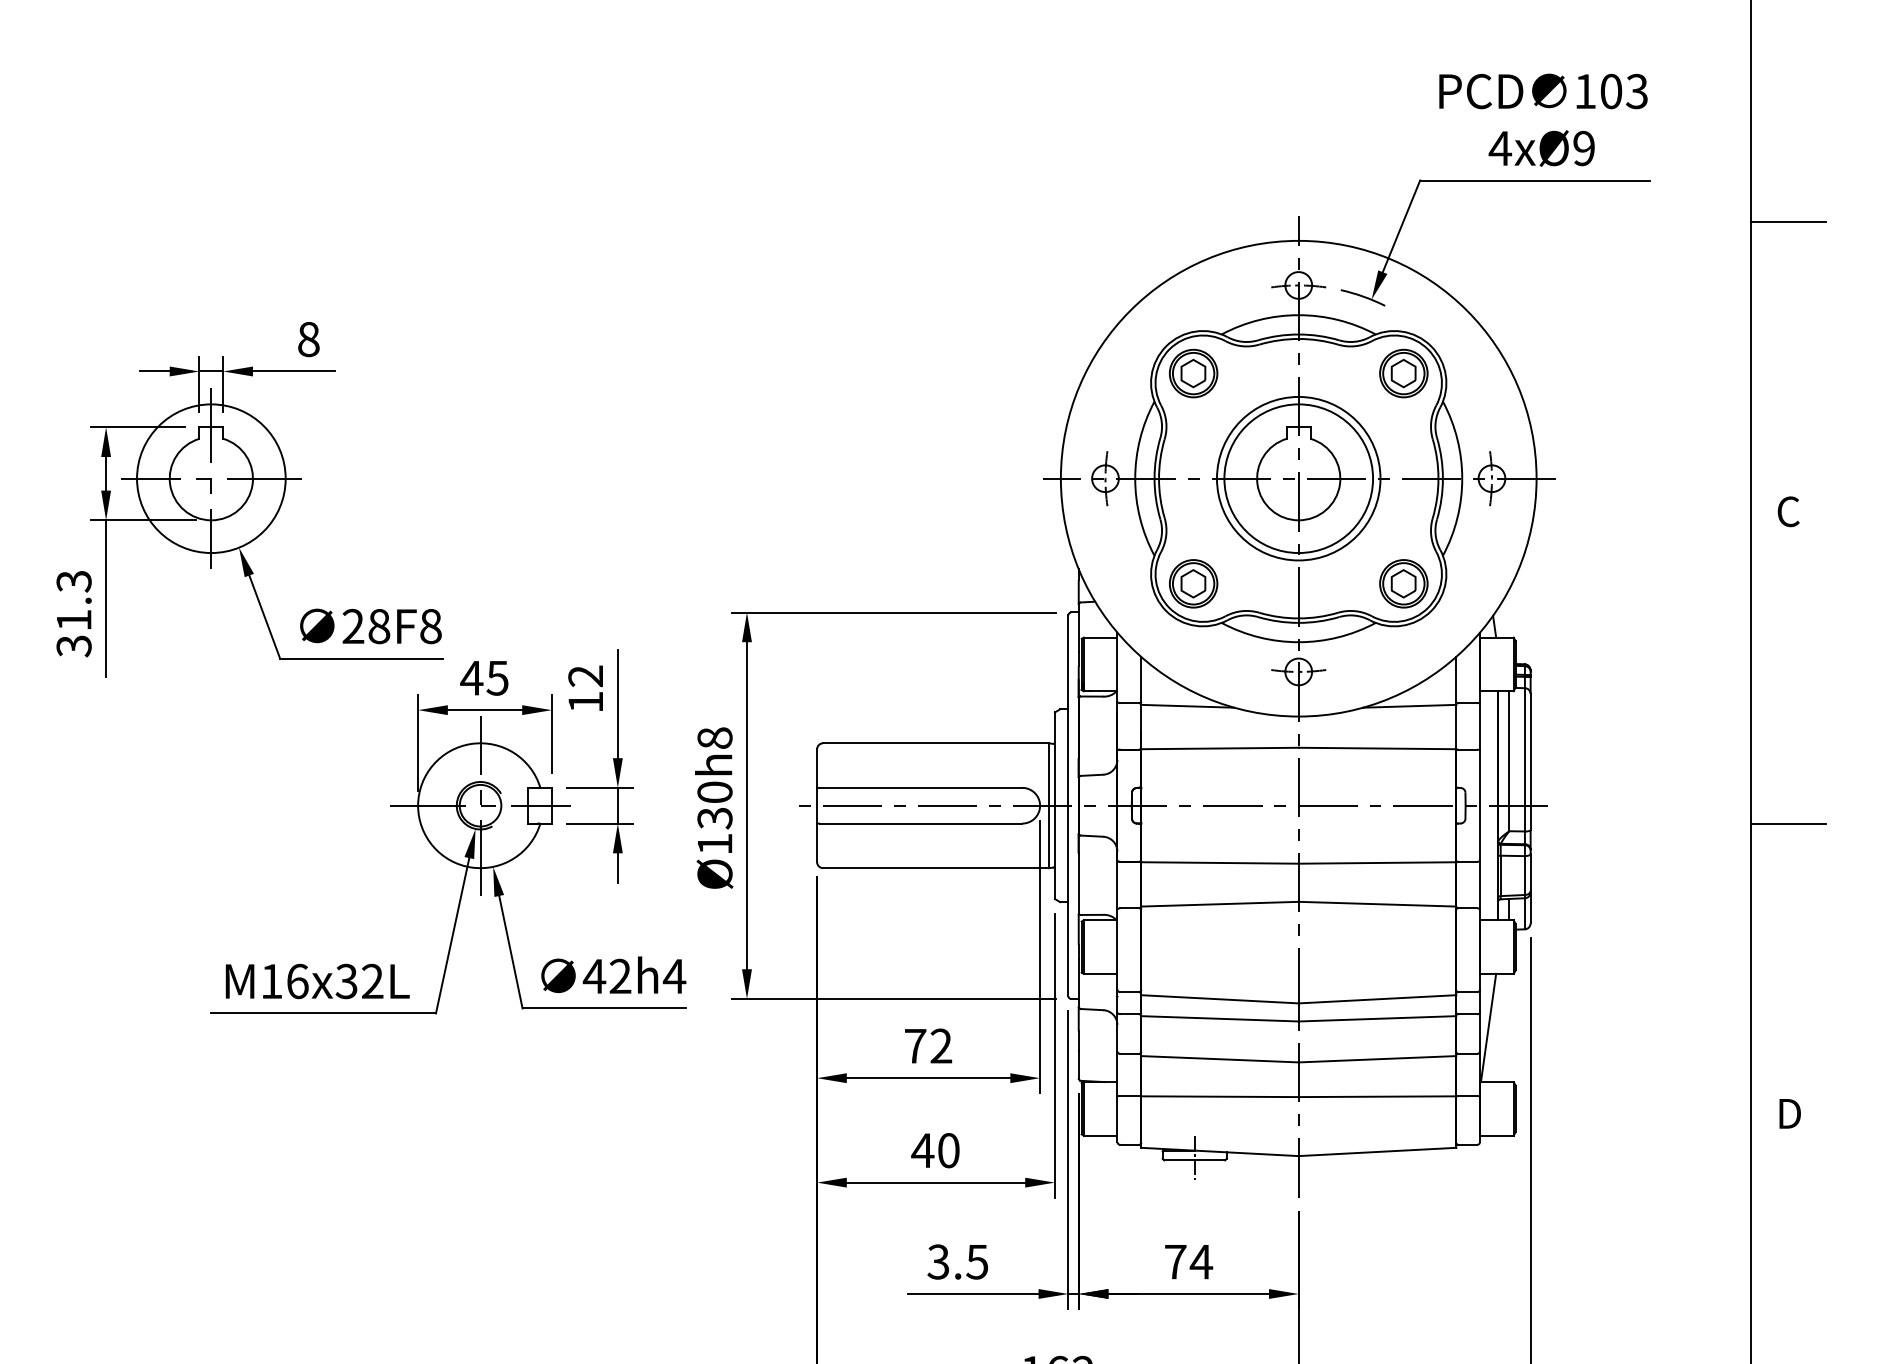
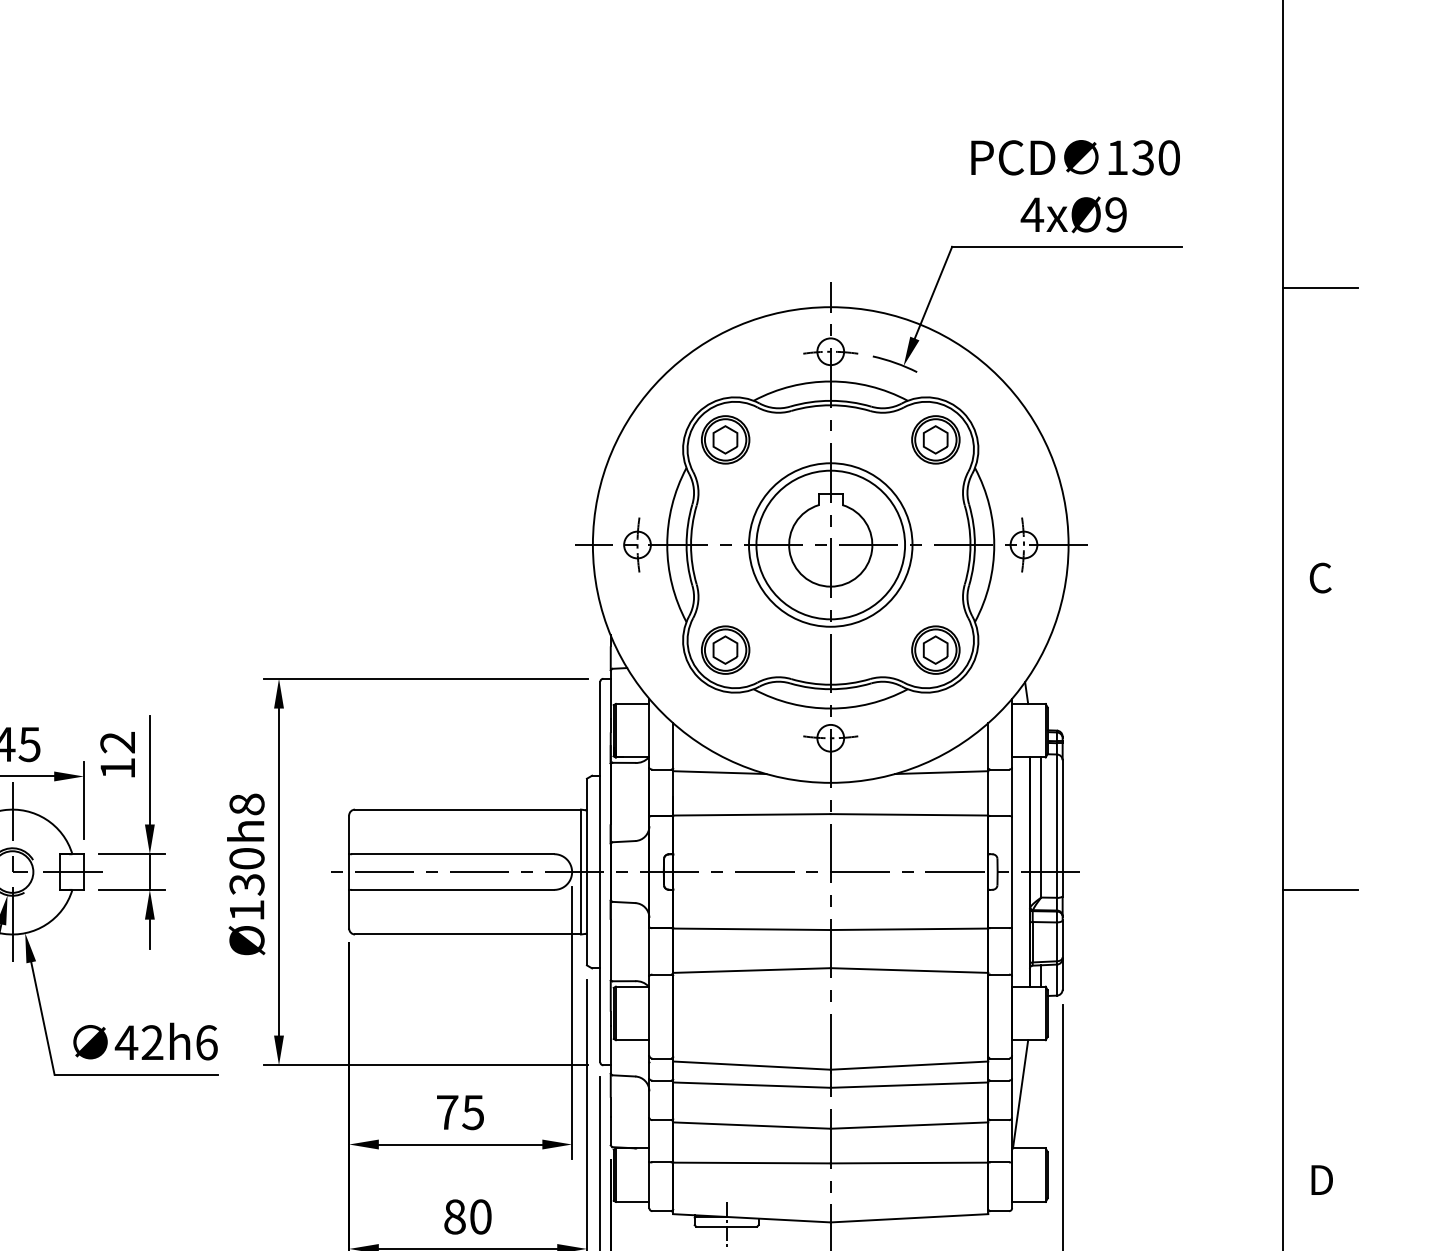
text: (1623, 91) -> (1155, 157), 103 -> 130
text: (674, 976) -> (206, 1042), 42h4 -> 42h6
text: (941, 1045) -> (473, 1111), 72 -> 75
text: (922, 1150) -> (454, 1216), 40 -> 80

